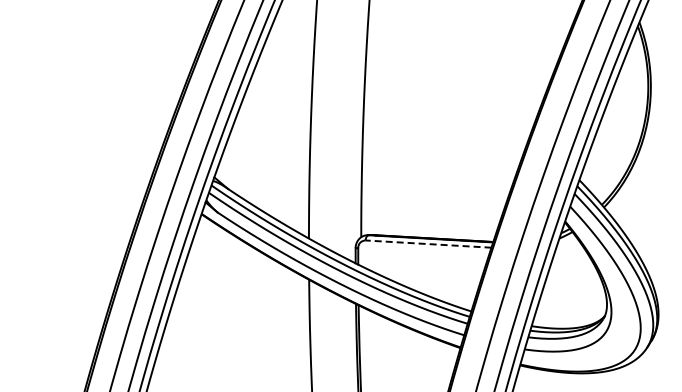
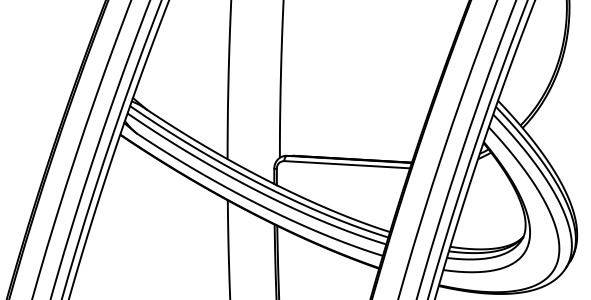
line: (428, 244) -> (347, 165), dashed -> solid

